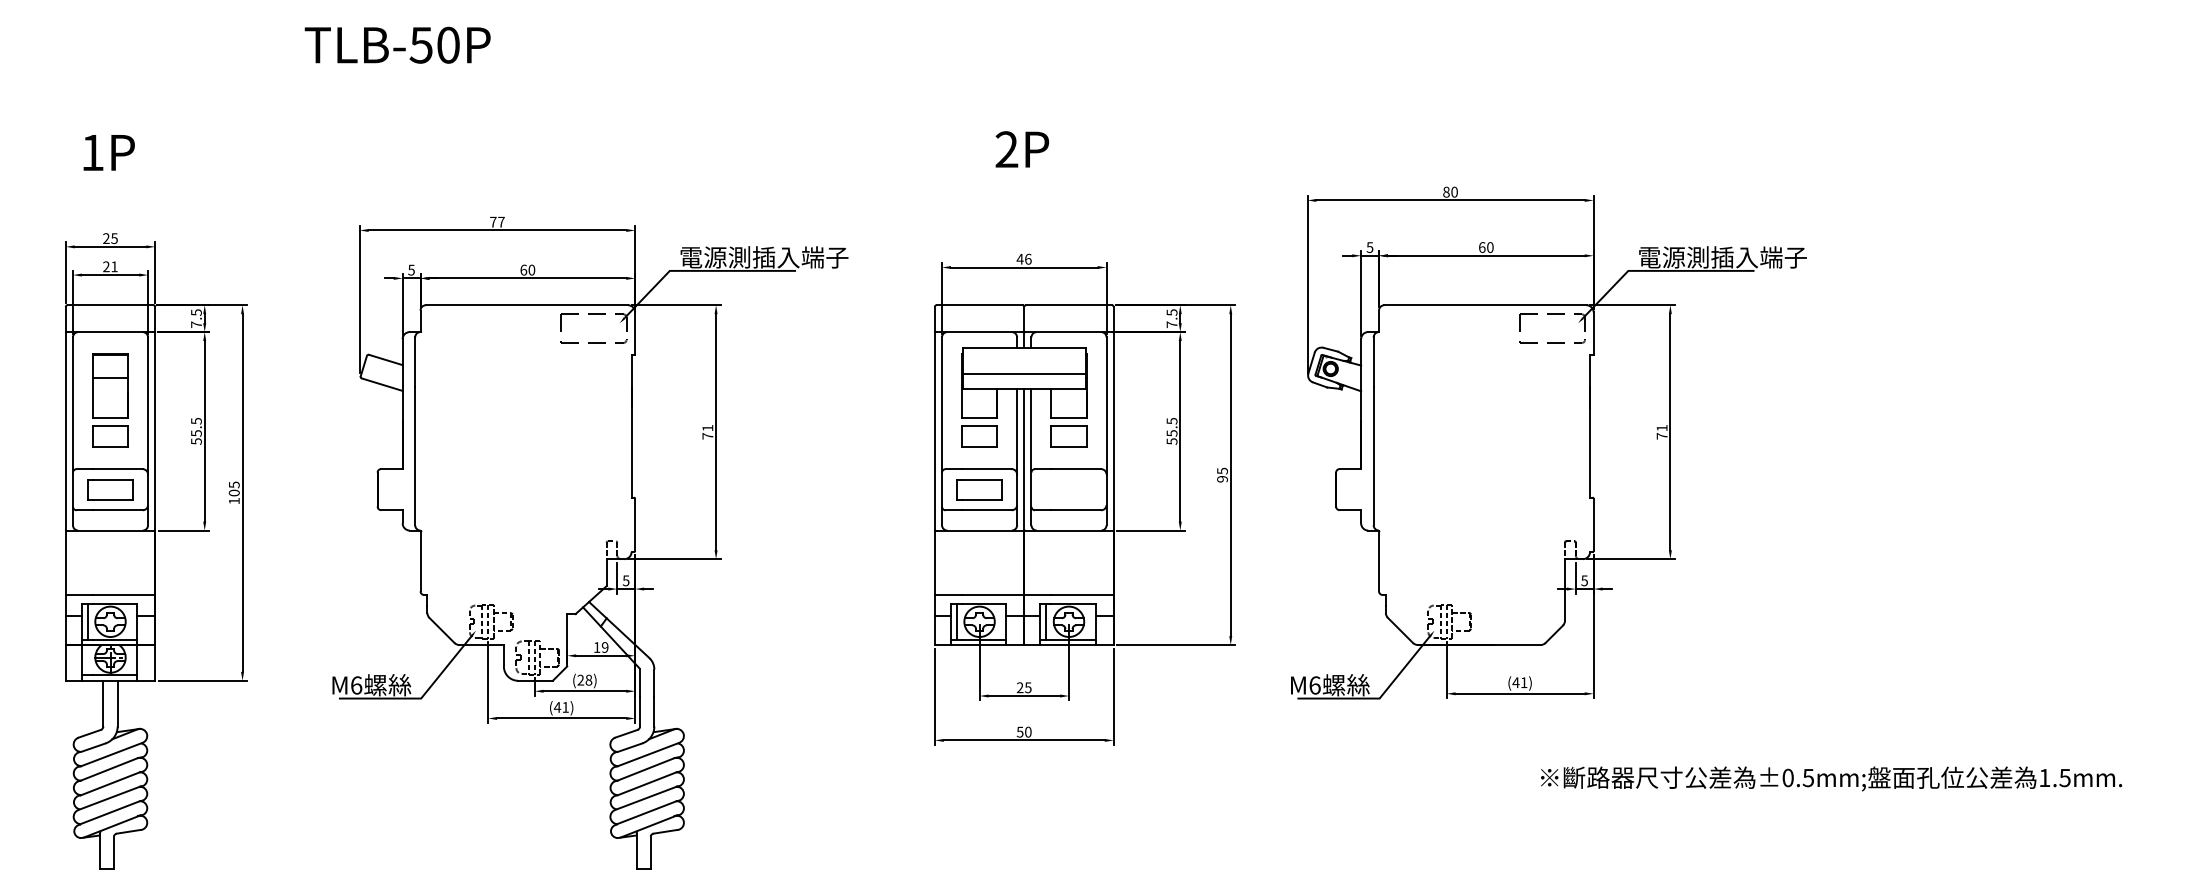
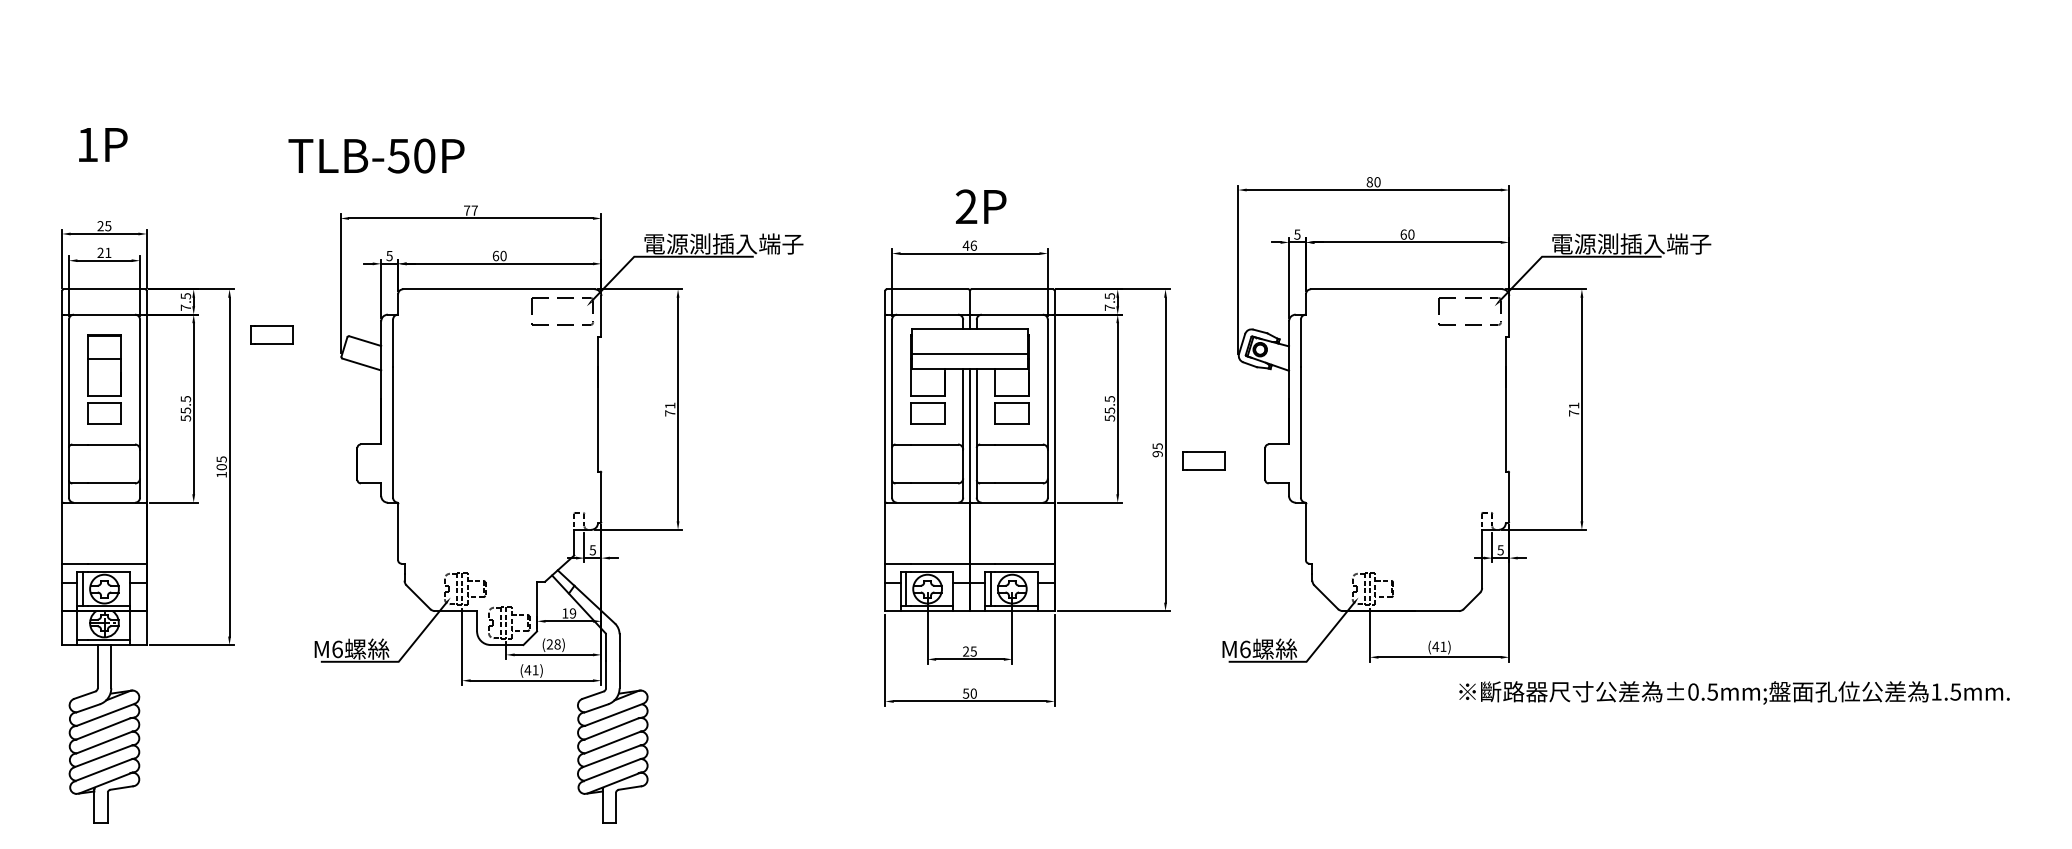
text: (397, 44) -> (376, 155), moved
text: (1022, 149) -> (981, 206), moved
part: (110, 489) -> (271, 334), moved
part: (979, 489) -> (1203, 460), moved
text: (1831, 778) -> (1734, 692), moved

